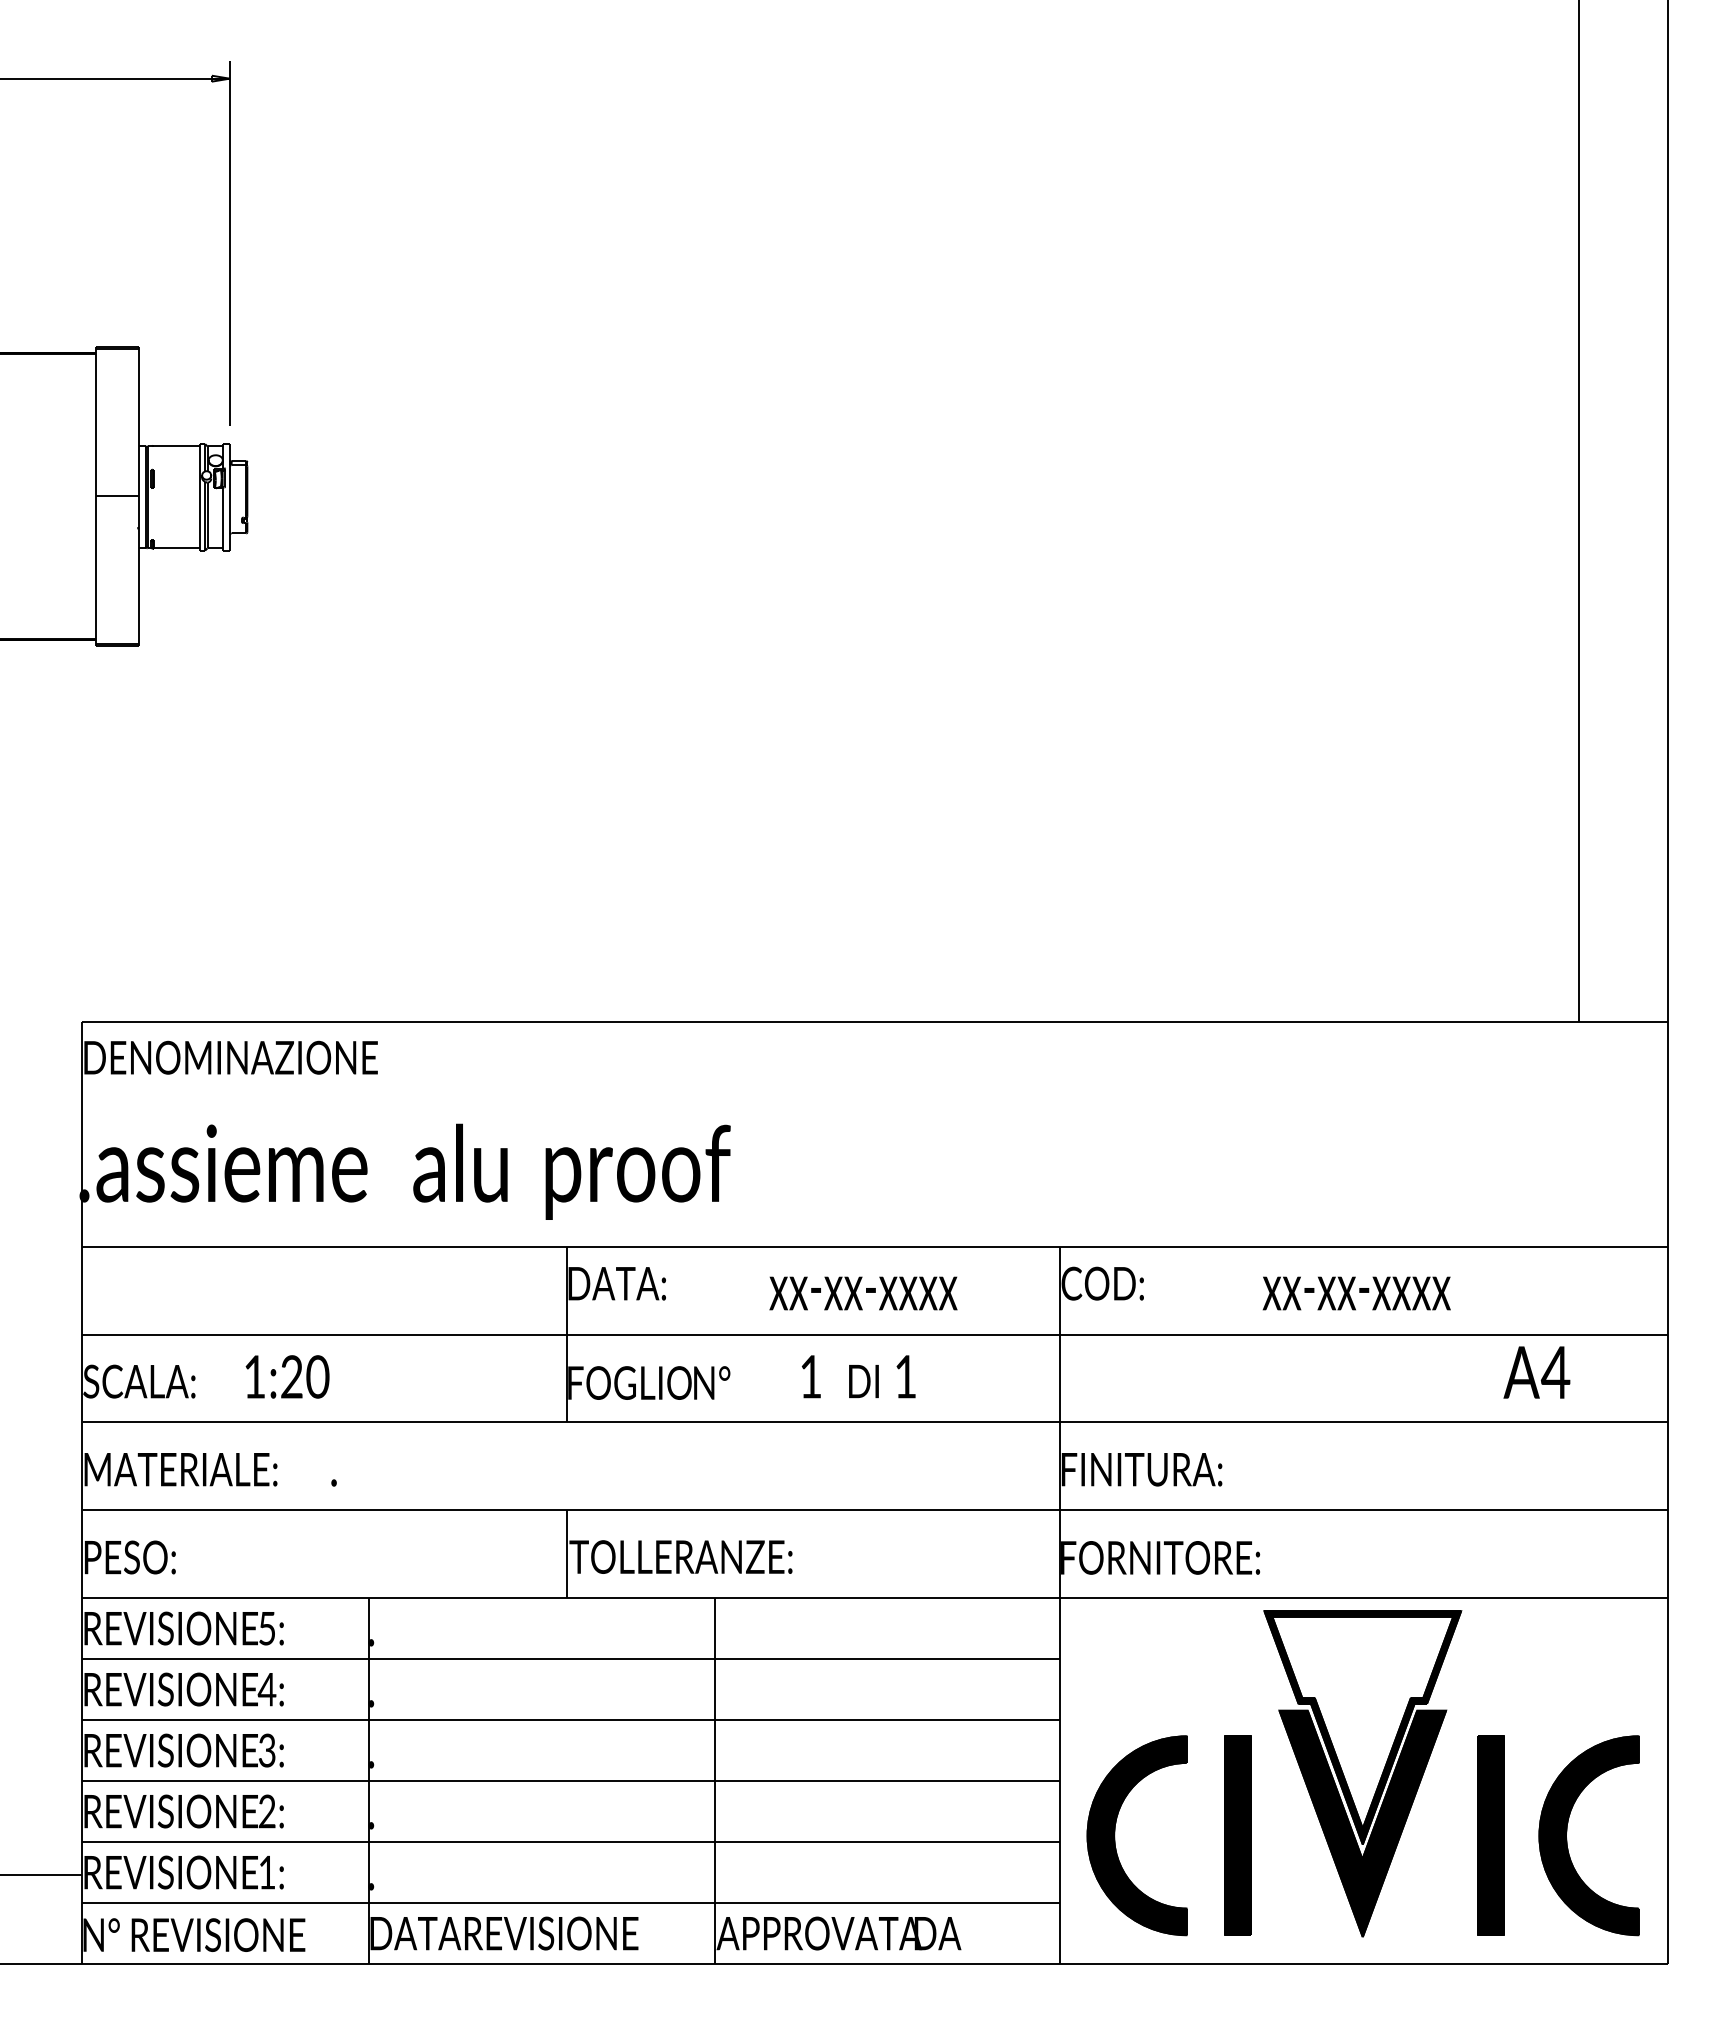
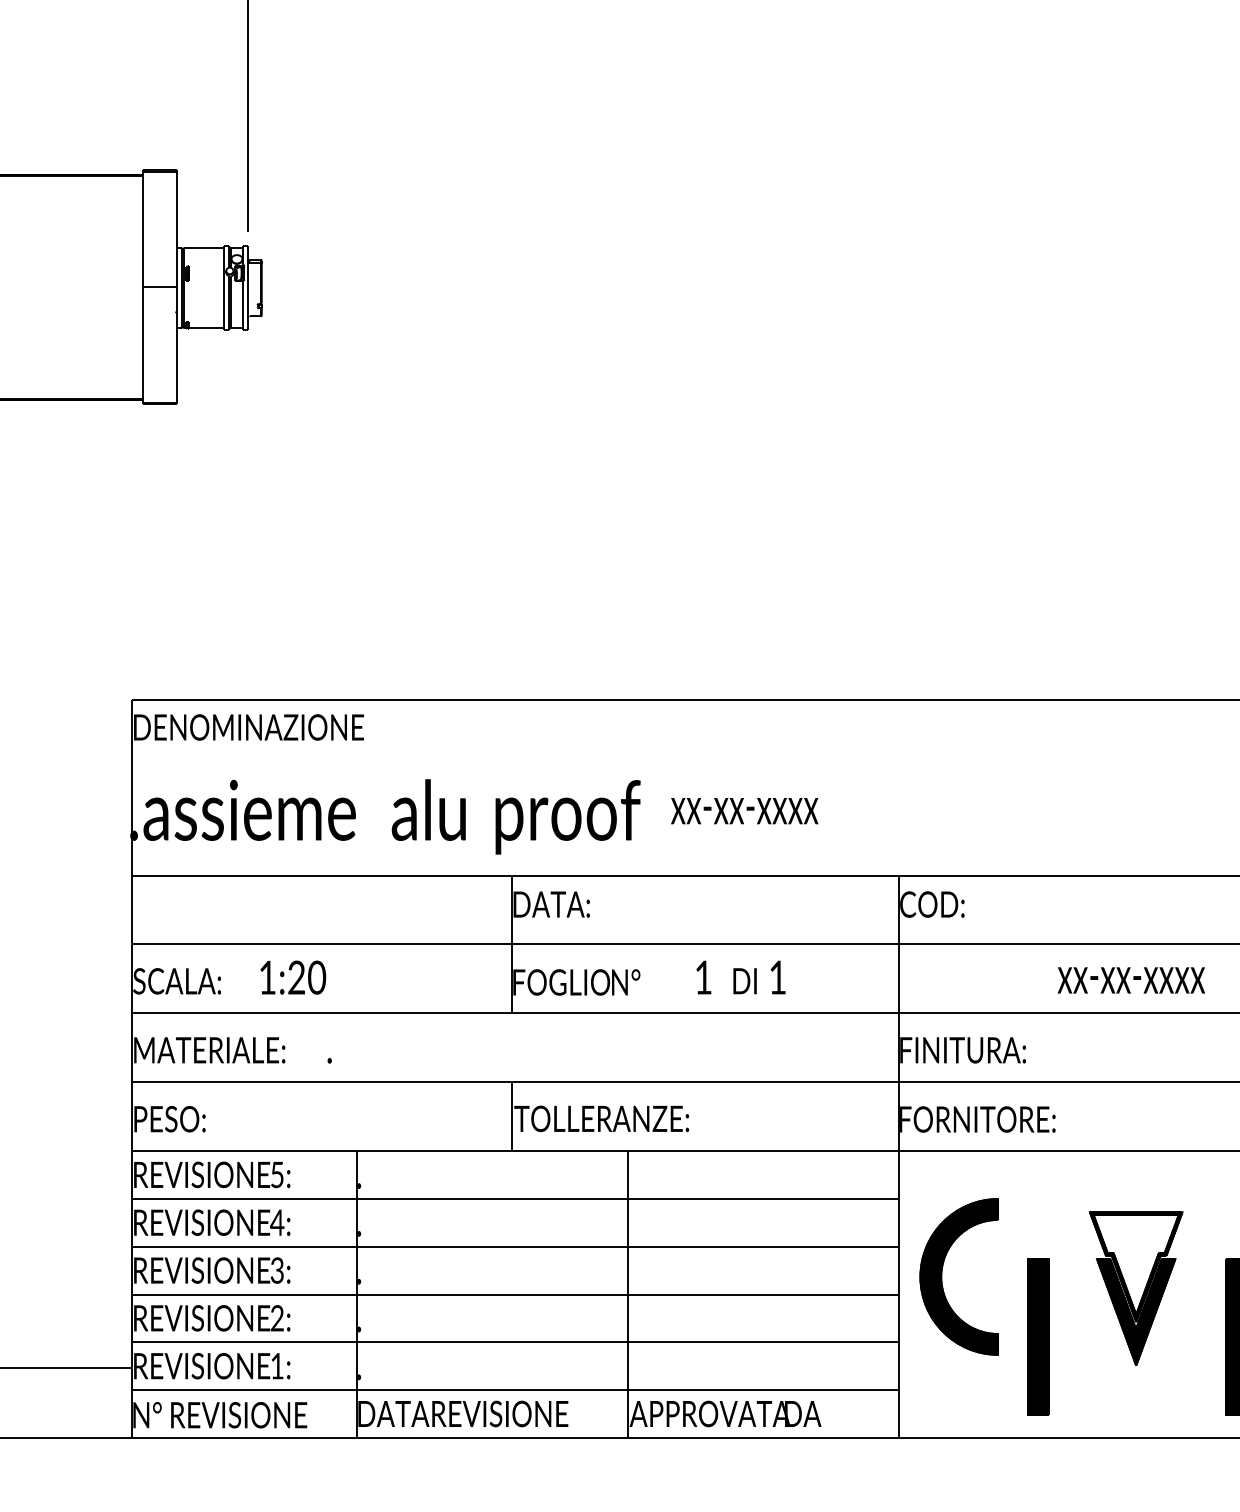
text: (863, 1293) -> (744, 811), moved
text: (1356, 1293) -> (1131, 980), moved
part: (1362, 1773) -> (1135, 1288), size x0.6
part: (1115, 1835) -> (942, 1276), moved

